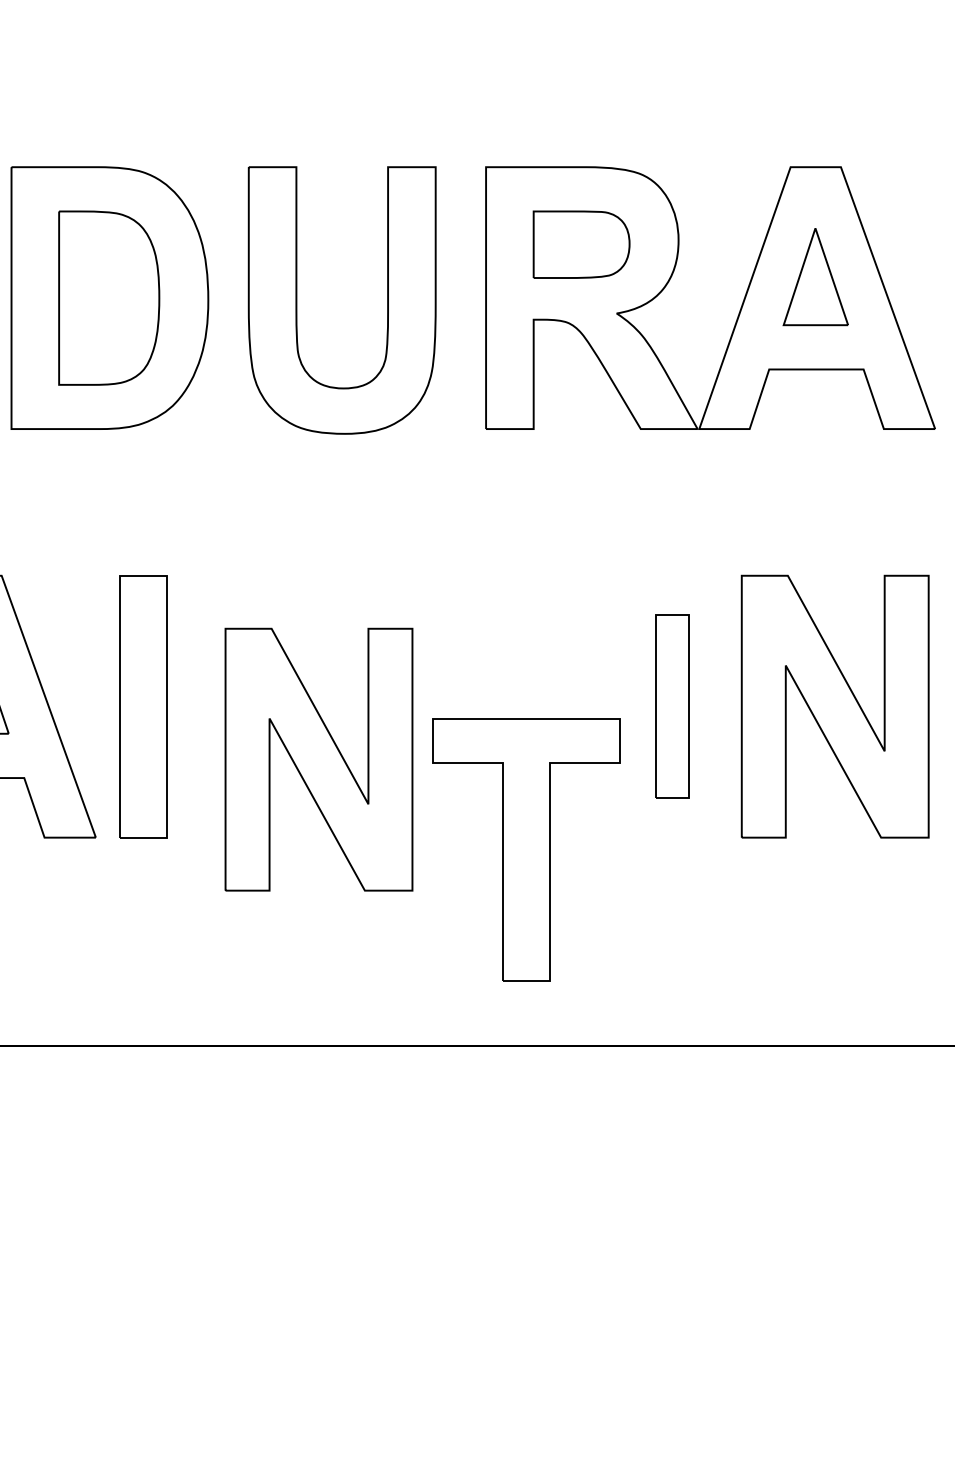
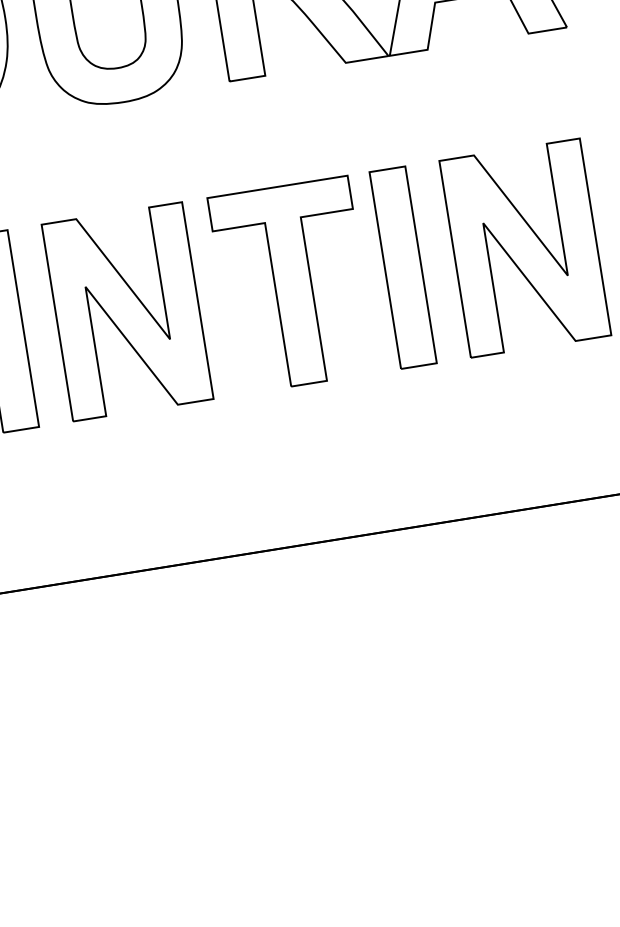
part: (672, 706) -> (403, 267), size x1.43
part: (318, 759) -> (127, 311), moved
part: (526, 849) -> (293, 285), moved

